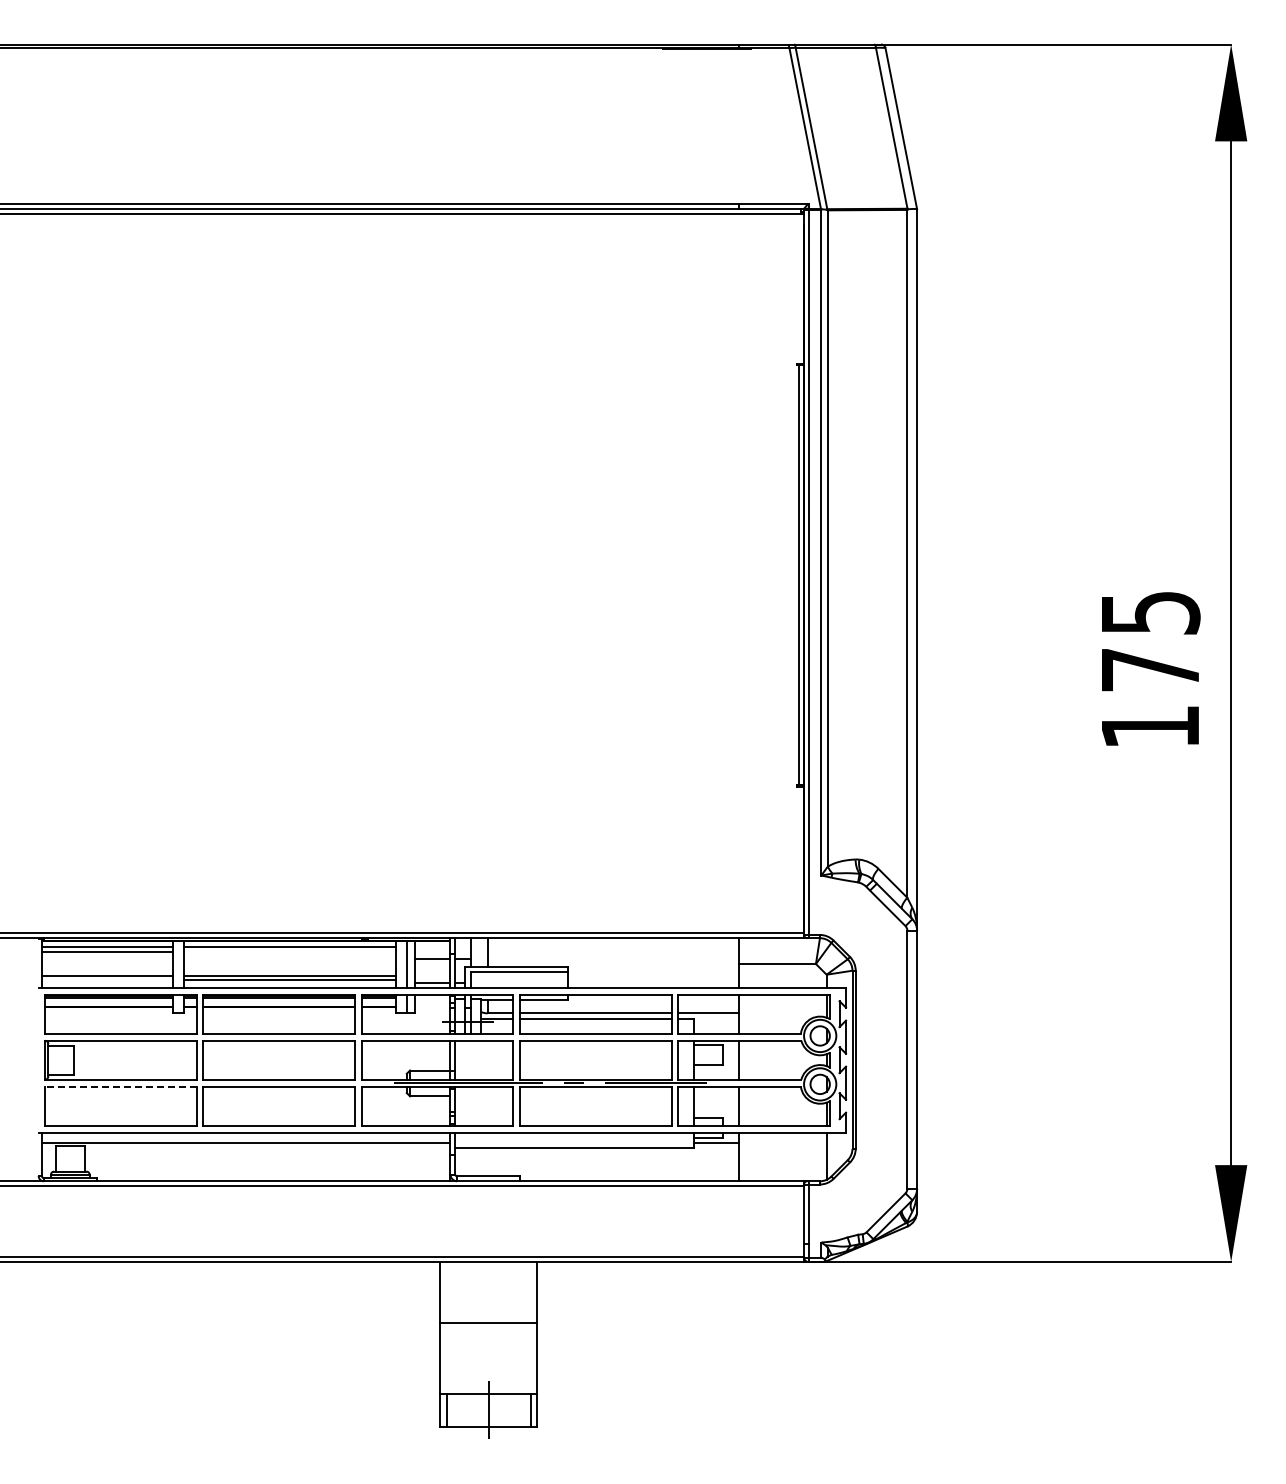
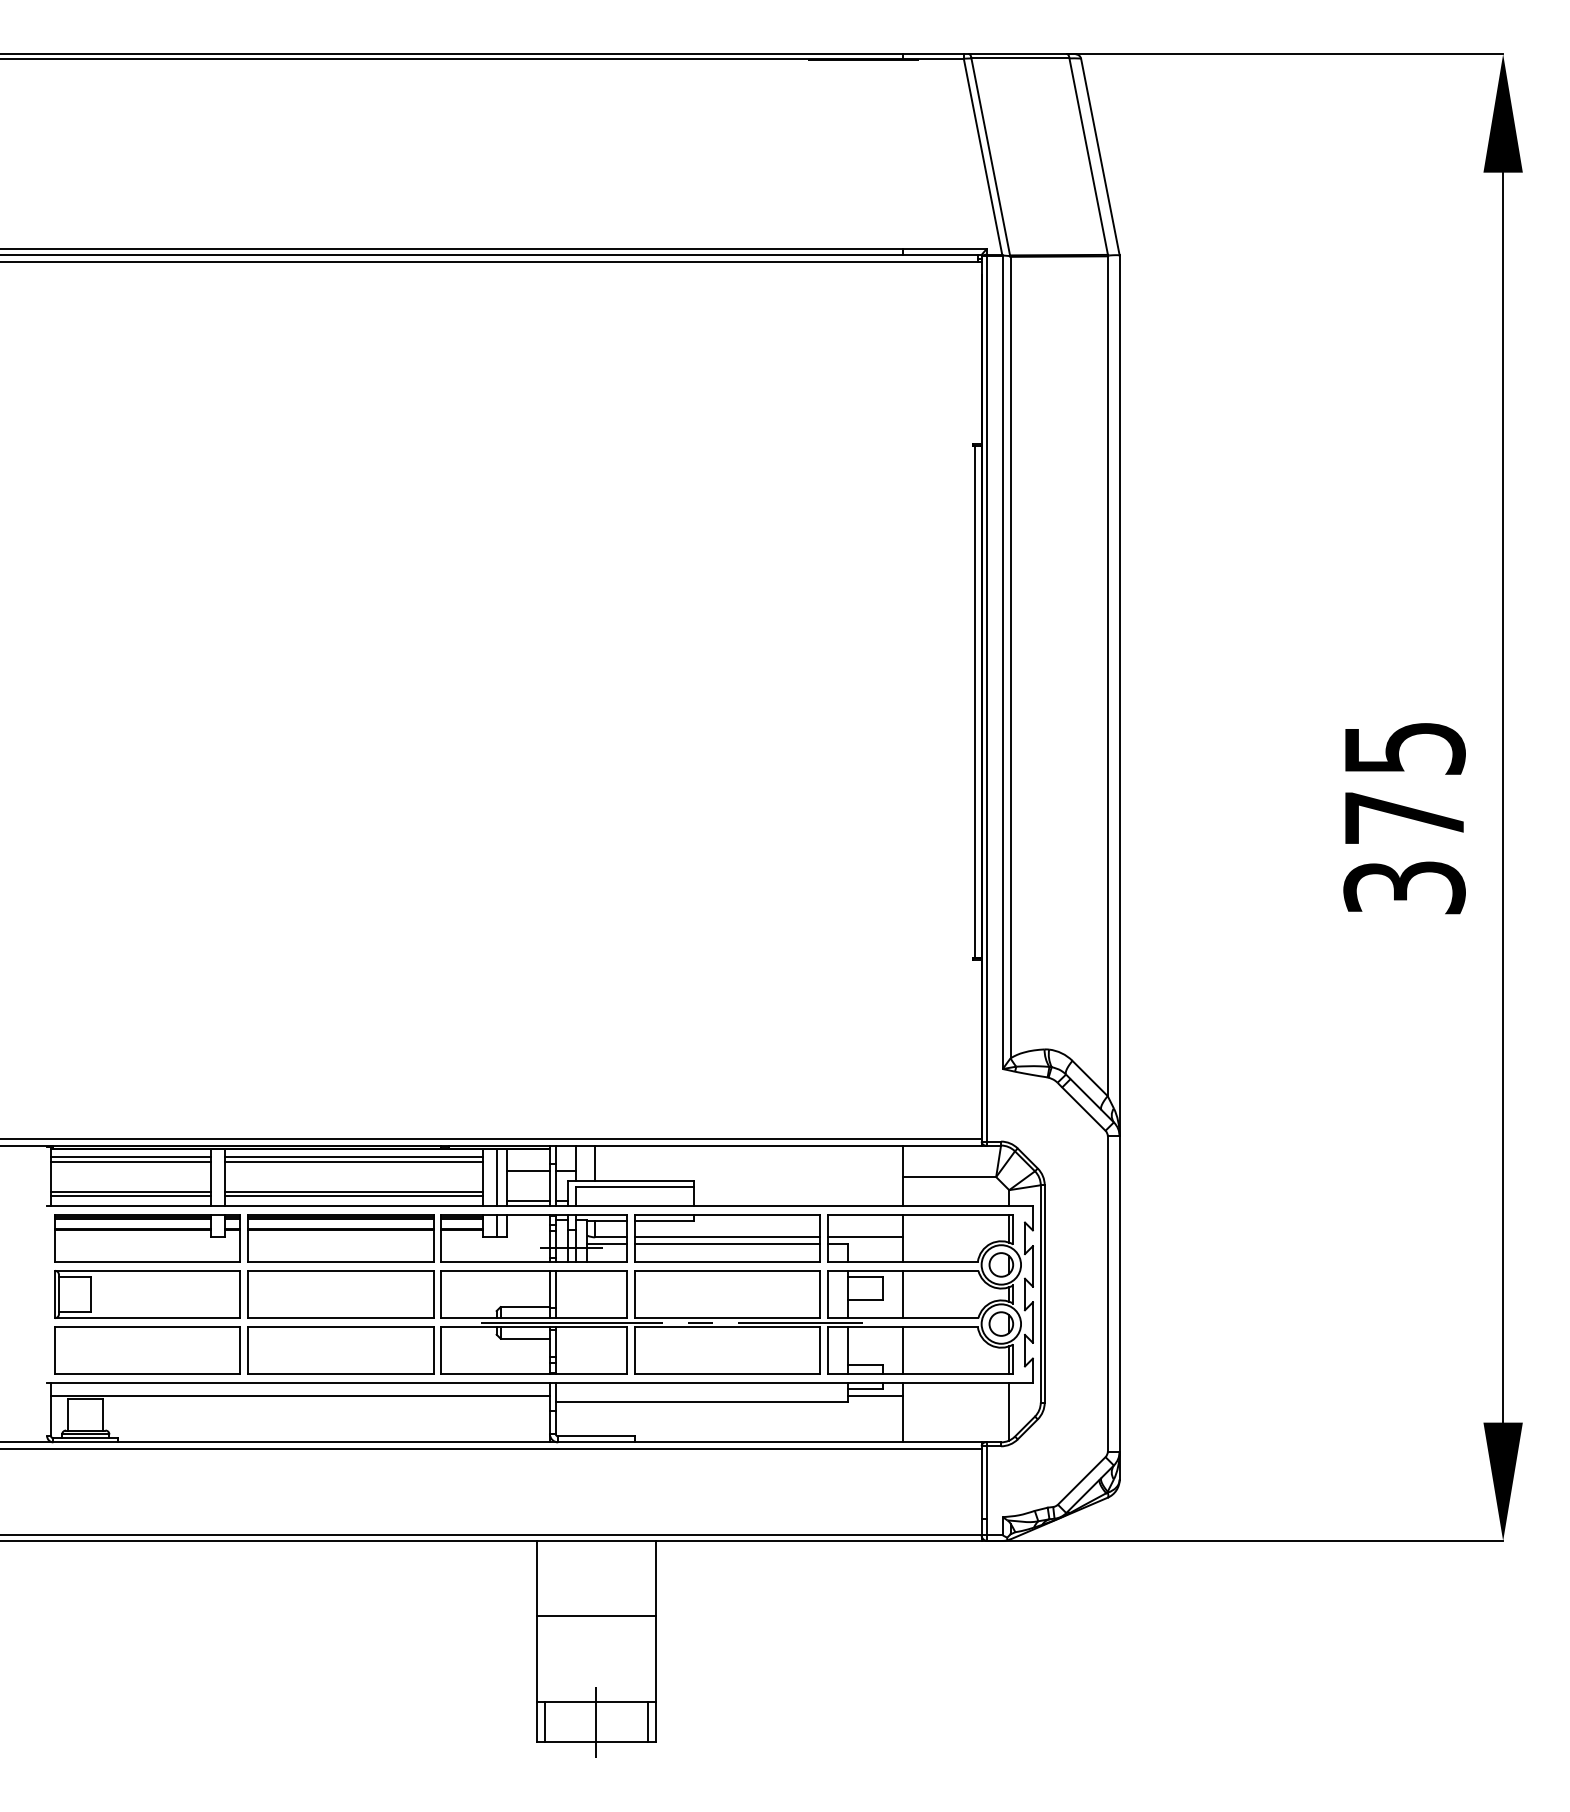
text: (1150, 726) -> (1404, 887), 175 -> 375
line: (289, 951) -> (353, 1161), added
line: (106, 979) -> (129, 1195), added
line: (121, 1086) -> (148, 1326), dashed -> solid

